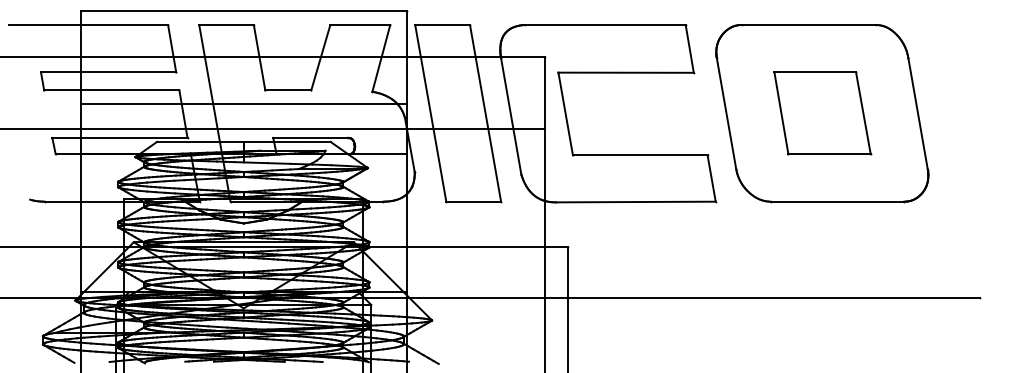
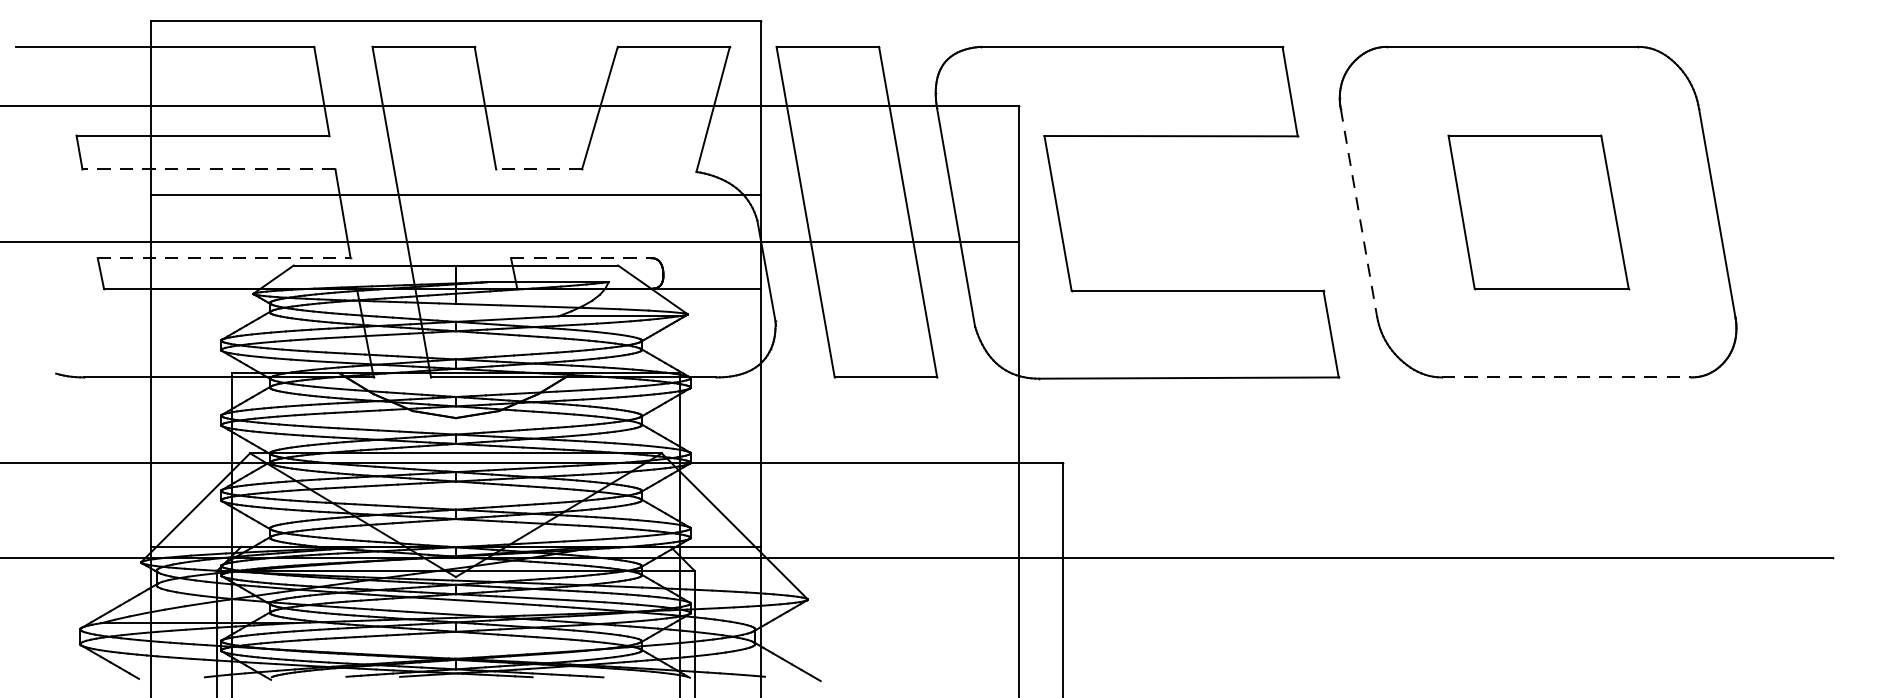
line: (111, 90) -> (208, 169), solid -> dashed
line: (288, 90) -> (539, 169), solid -> dashed
line: (726, 114) -> (1358, 214), solid -> dashed
line: (119, 137) -> (223, 257), solid -> dashed
line: (311, 137) -> (582, 257), solid -> dashed
line: (837, 201) -> (1566, 377), solid -> dashed

